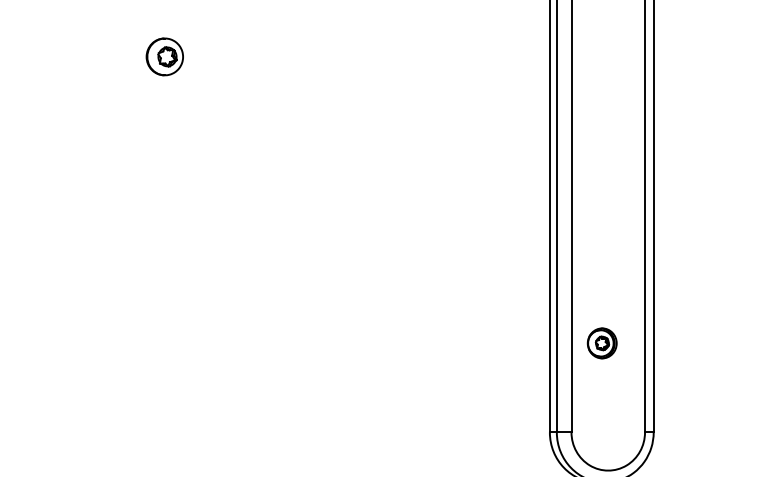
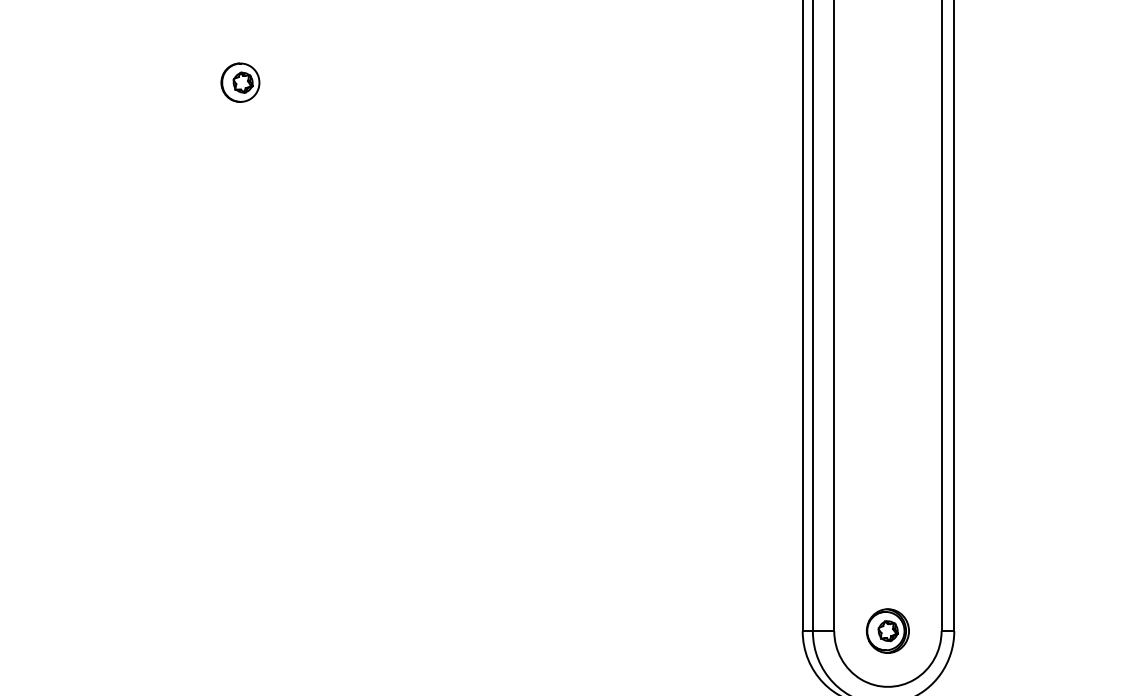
part: (164, 56) -> (240, 82), size x0.71
part: (601, 343) -> (886, 631), moved

